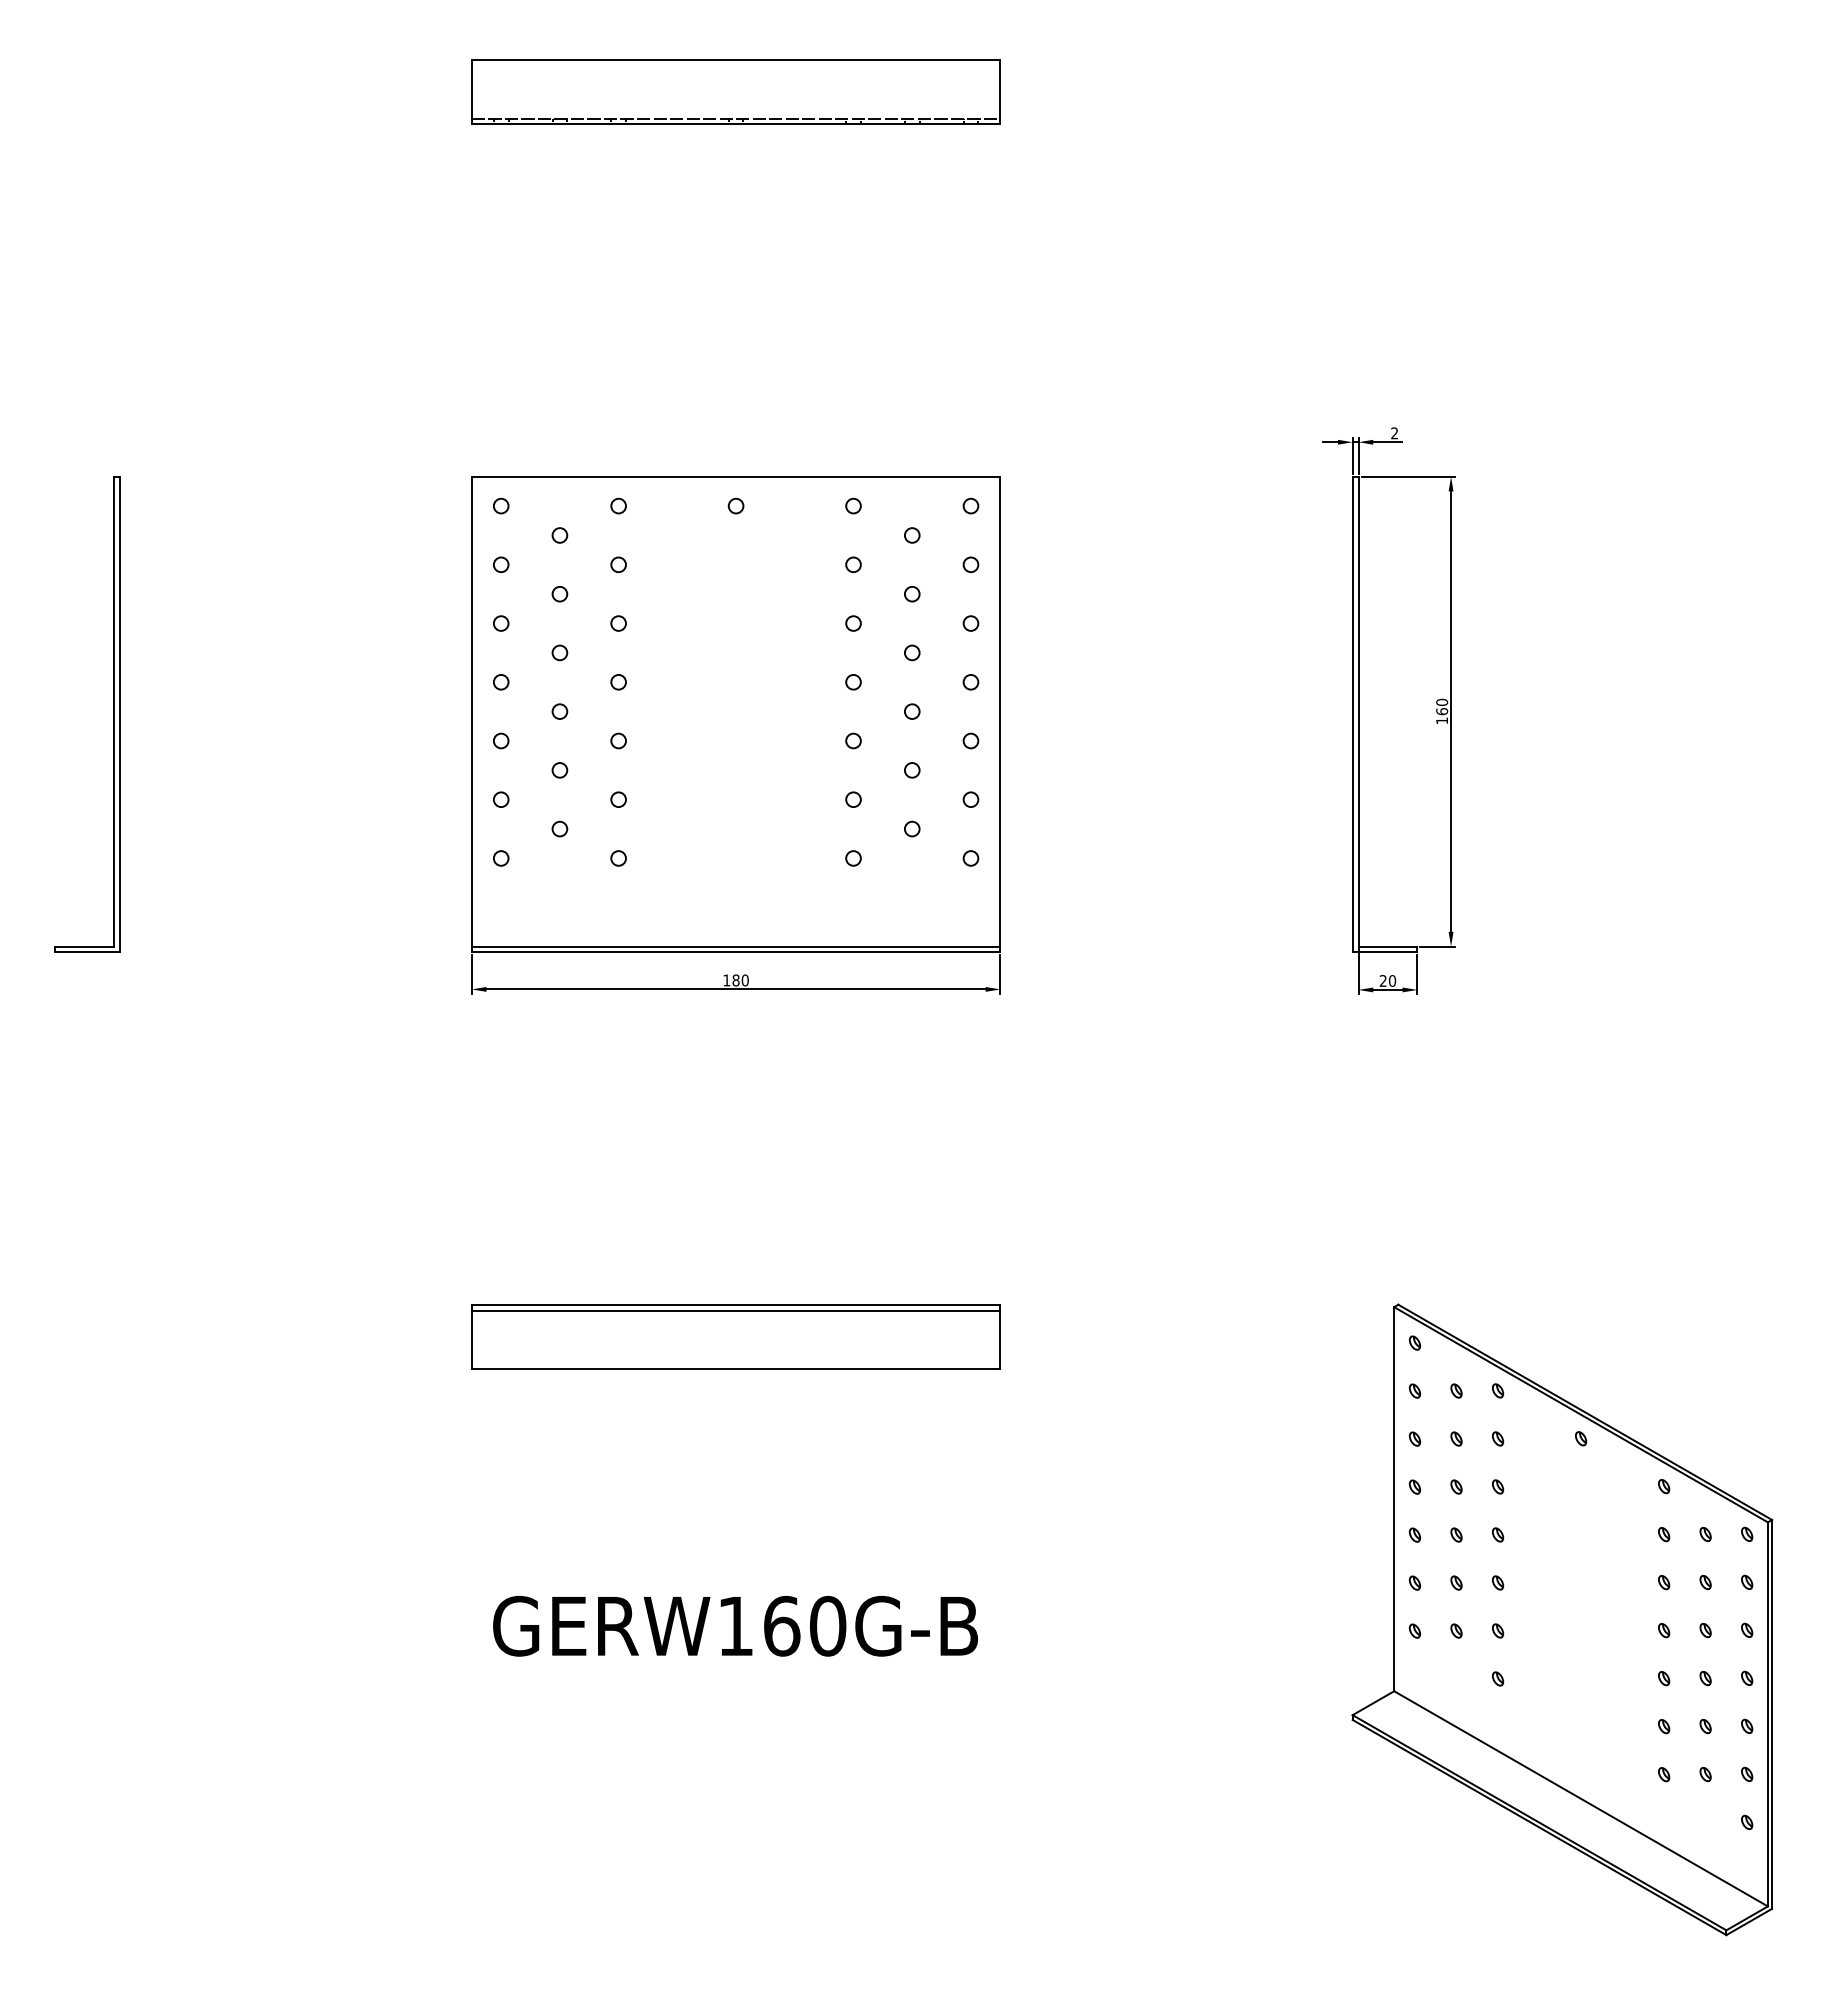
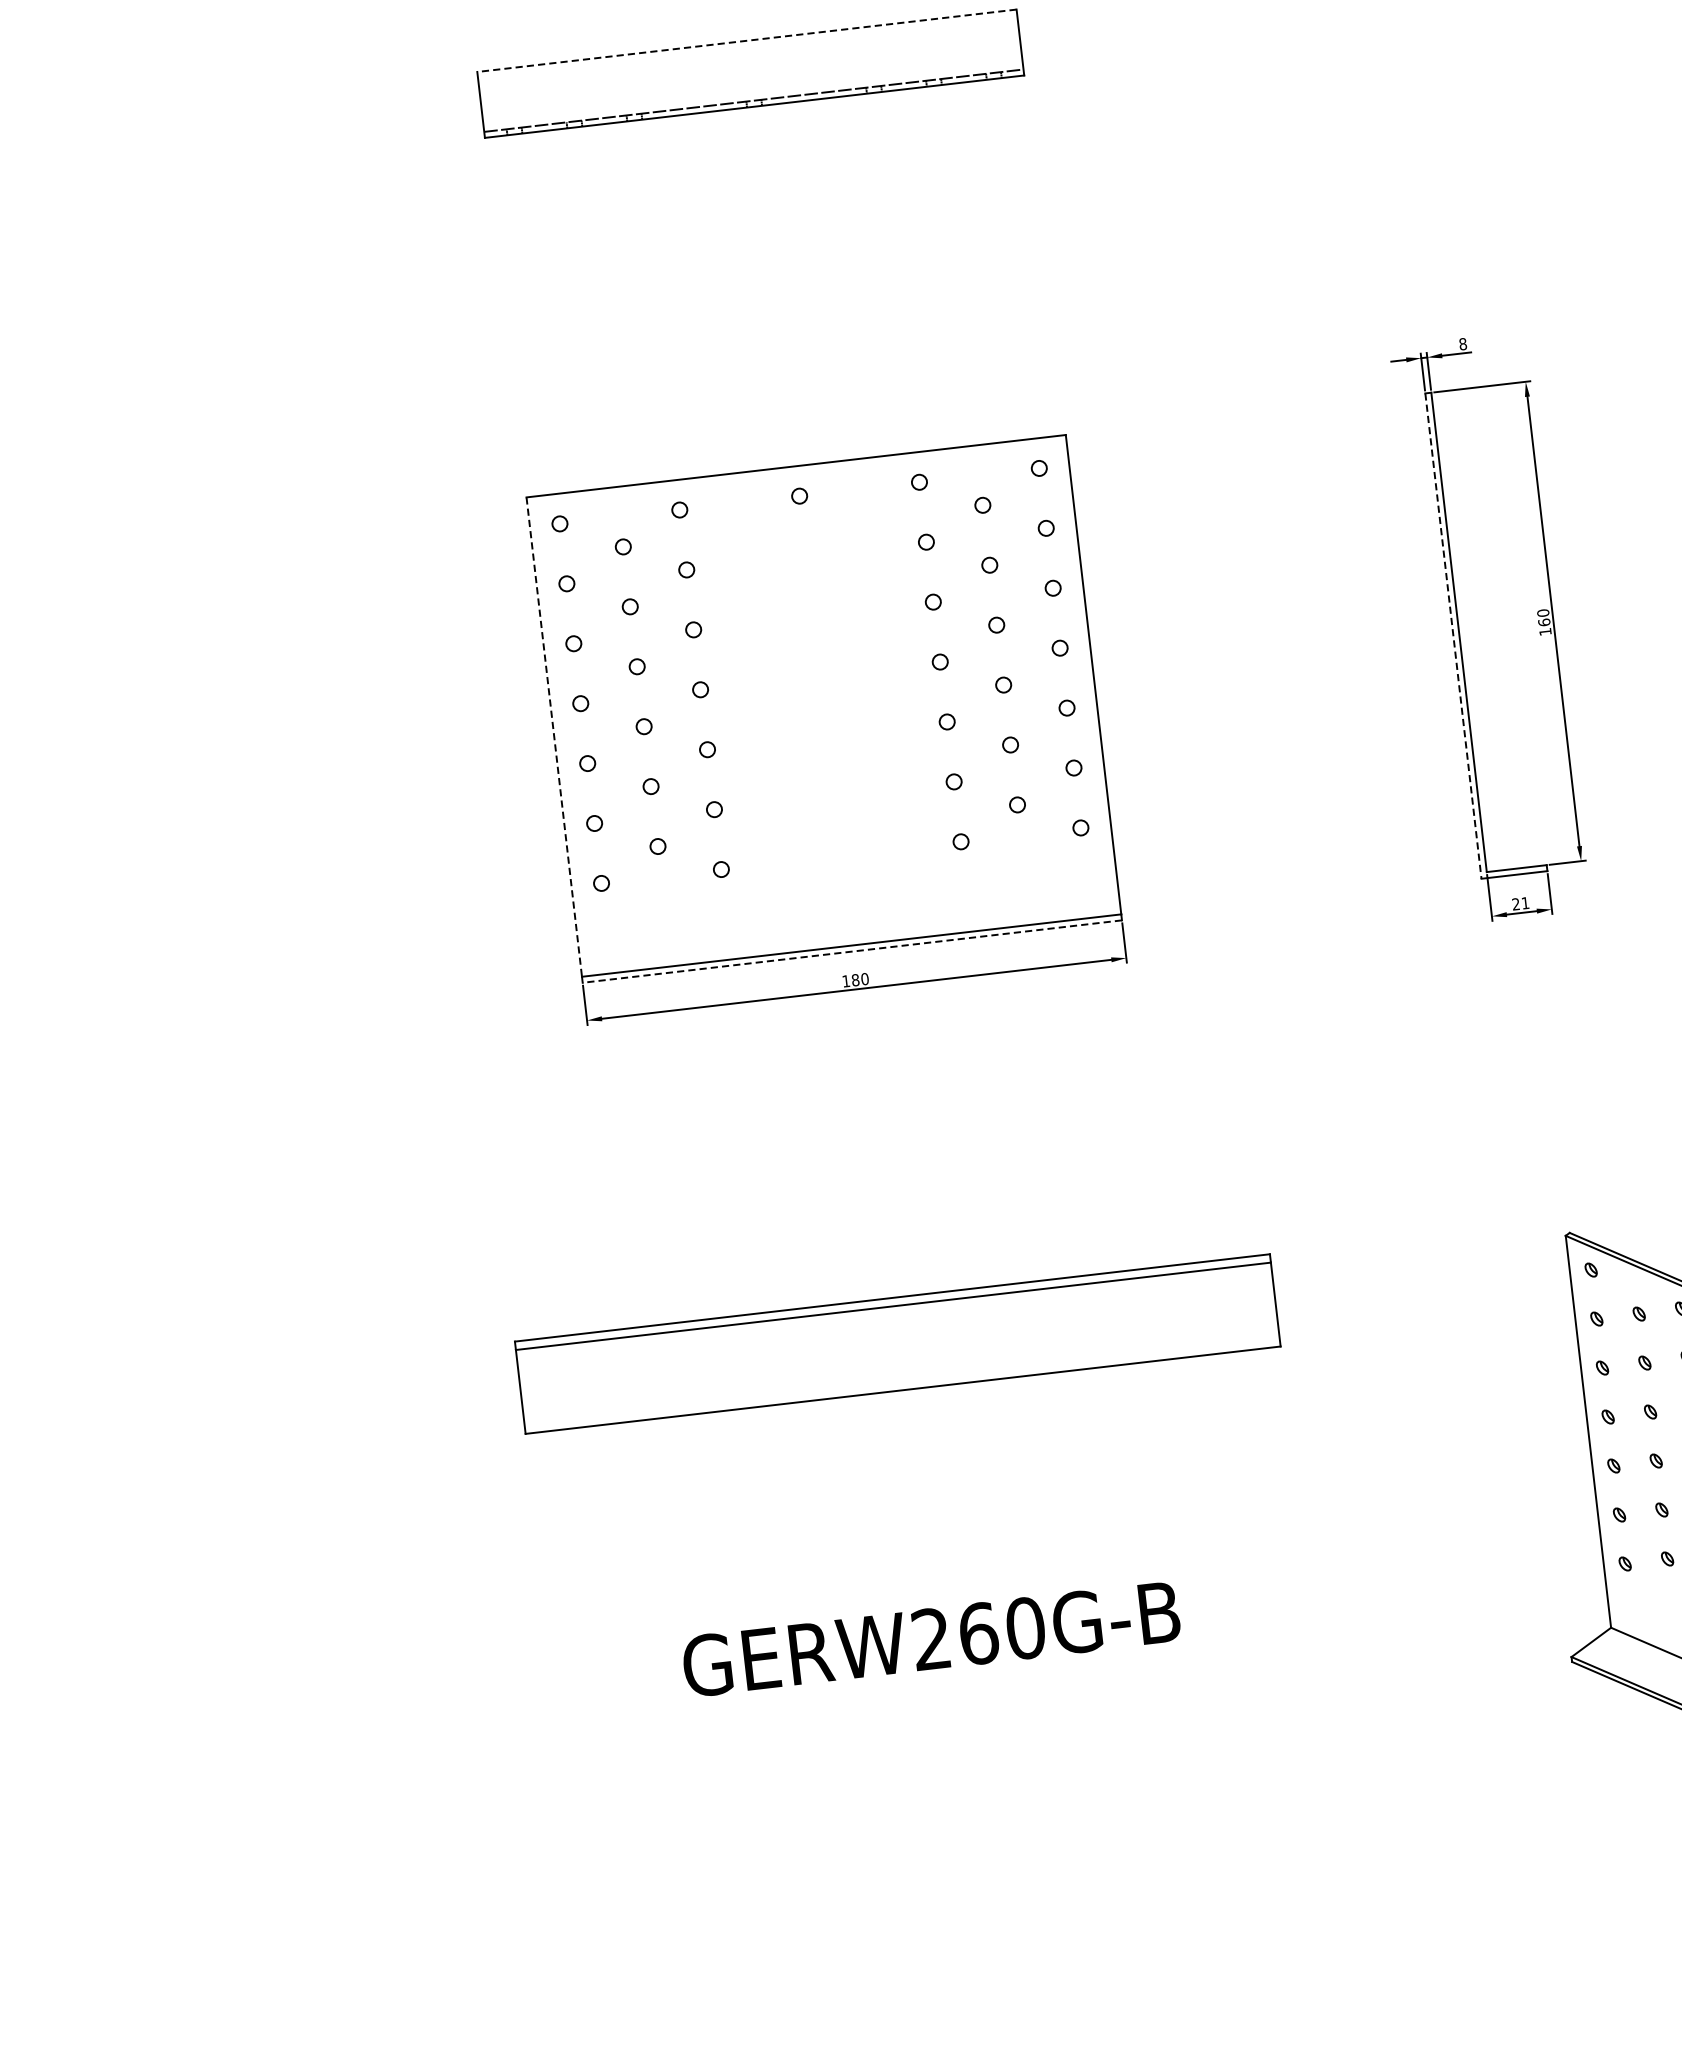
line: (735, 59) -> (746, 40), solid -> dashed
text: (1394, 433) -> (1462, 344), 2 -> 8
line: (471, 711) -> (553, 736), solid -> dashed
part: (113, 714) -> (188, 782), removed
line: (1352, 714) -> (1453, 636), solid -> dashed
line: (735, 952) -> (851, 951), solid -> dashed
text: (1392, 980) -> (1525, 902), 20 -> 21
part: (735, 1336) -> (897, 1343), size x1.4
text: (735, 1625) -> (931, 1638), GERW160G-B -> GERW260G-B

